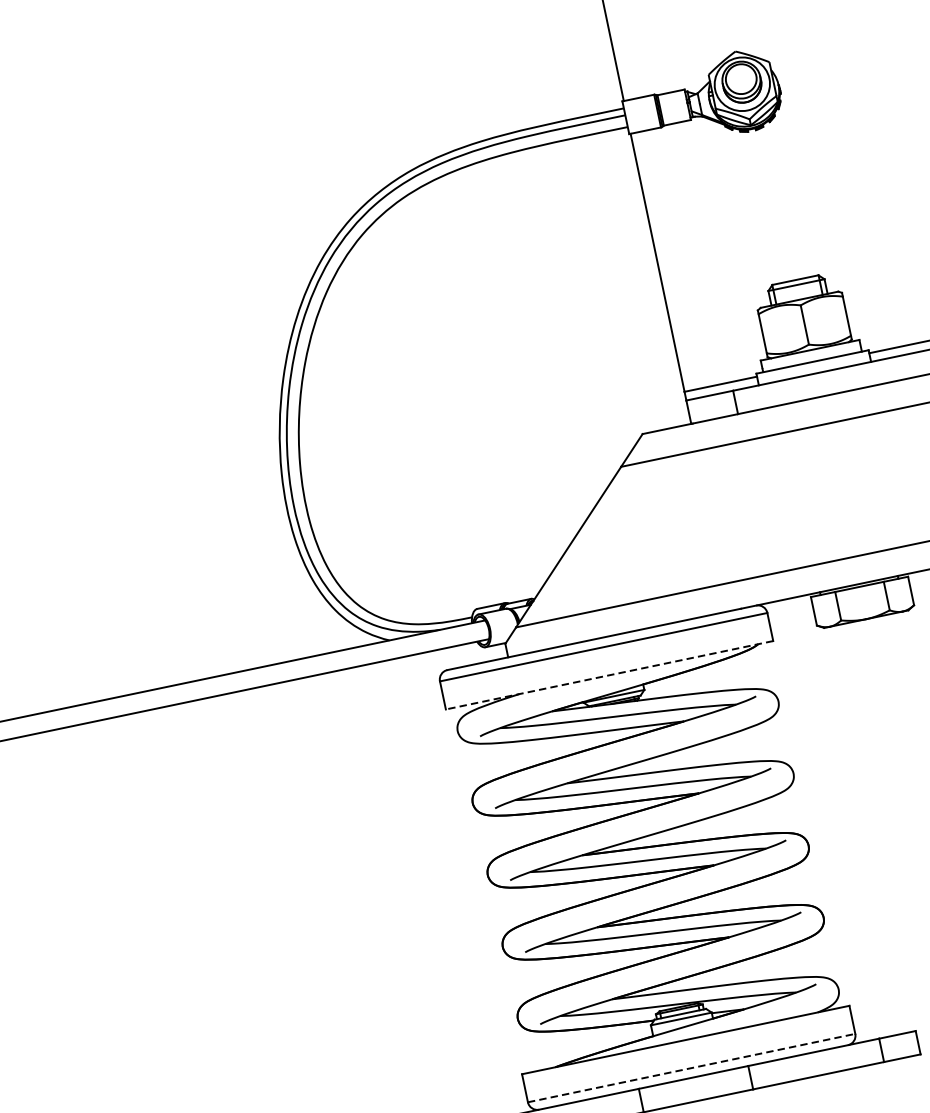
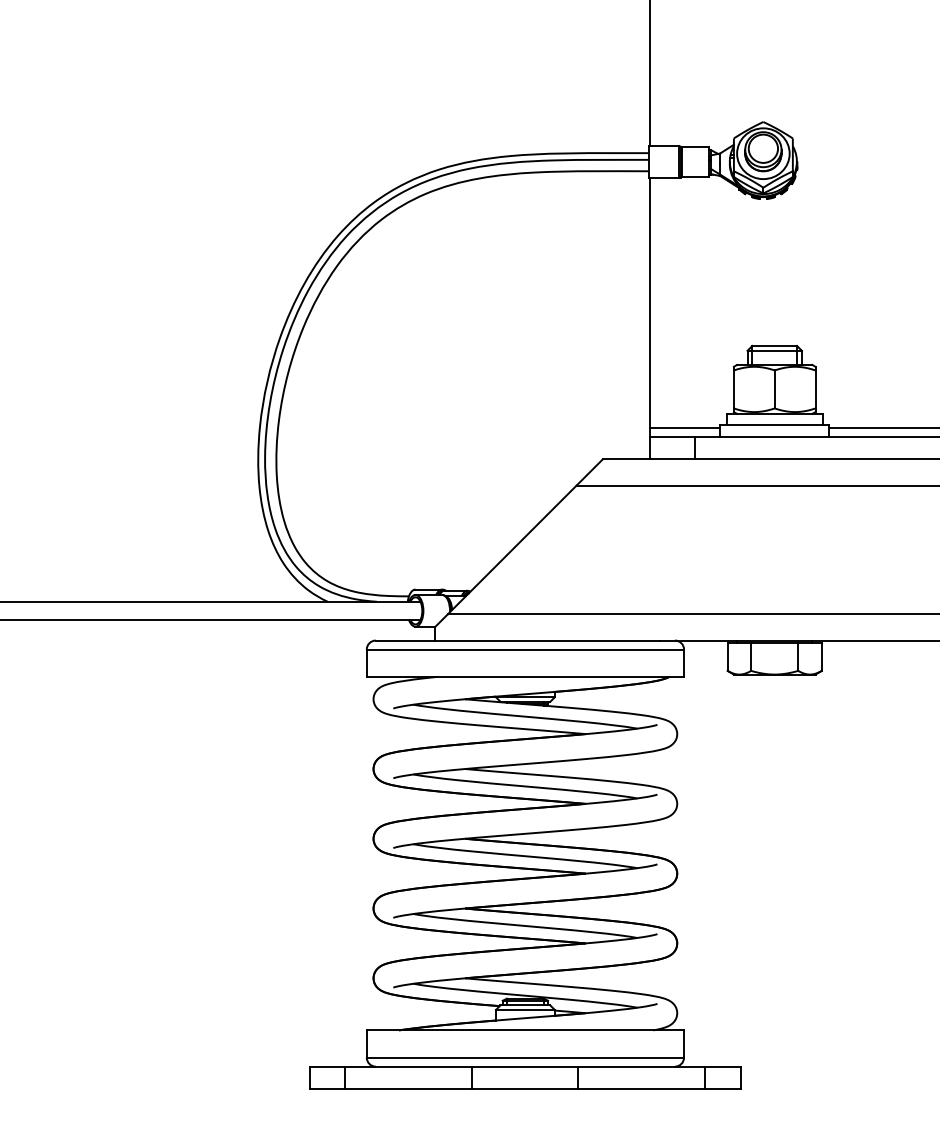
line: (609, 674) -> (525, 676), dashed -> solid
line: (691, 1067) -> (525, 1057), dashed -> solid

